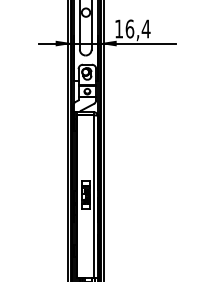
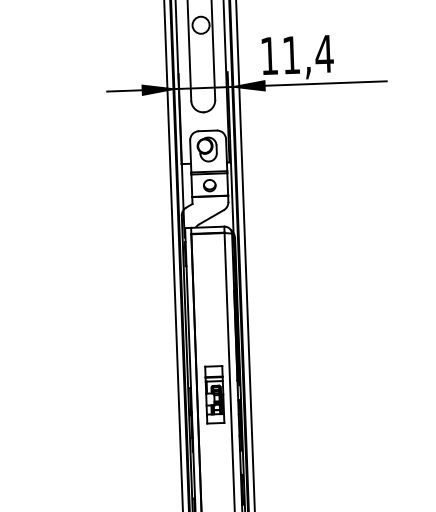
text: (129, 28) -> (290, 54), 16,4 -> 11,4

